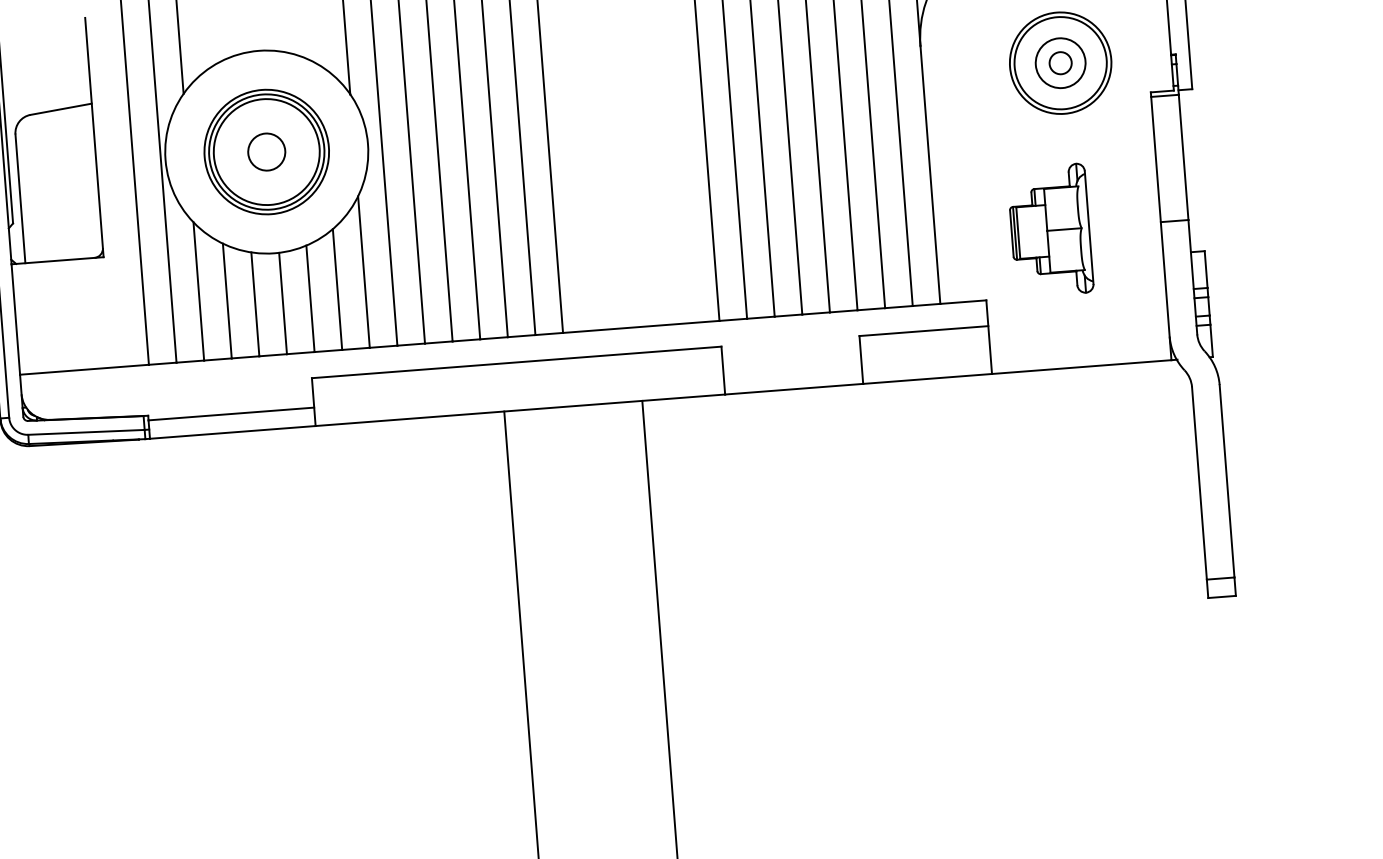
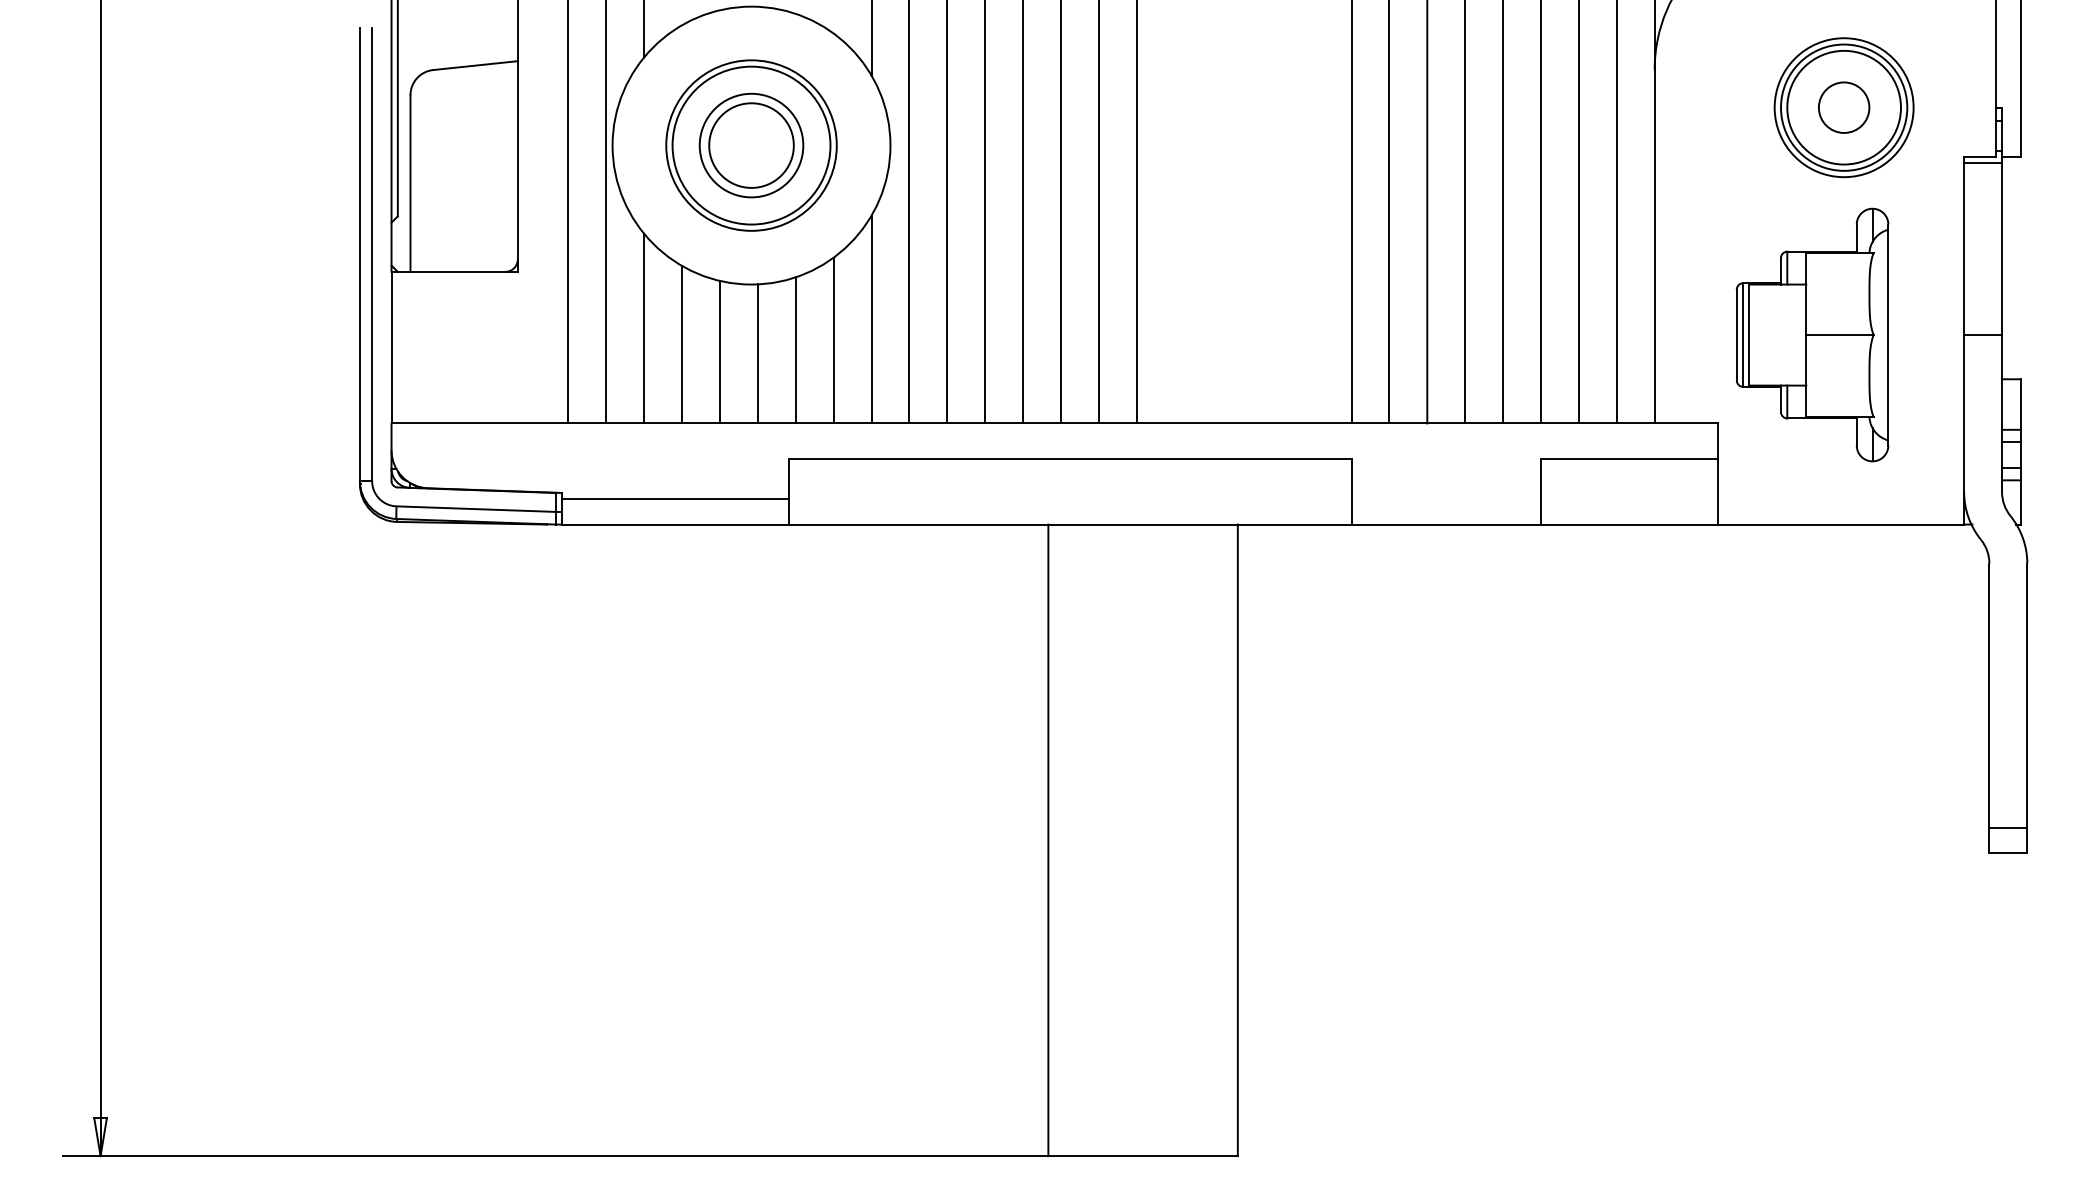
circle: (1060, 63) -> (1843, 107), size x1.67
circle: (1060, 63) -> (1843, 107), size x1.67
circle: (266, 152) -> (751, 145), size x0.71
circle: (266, 152) -> (751, 145), size x1.67
part: (1050, 230) -> (1812, 334), size x1.43

